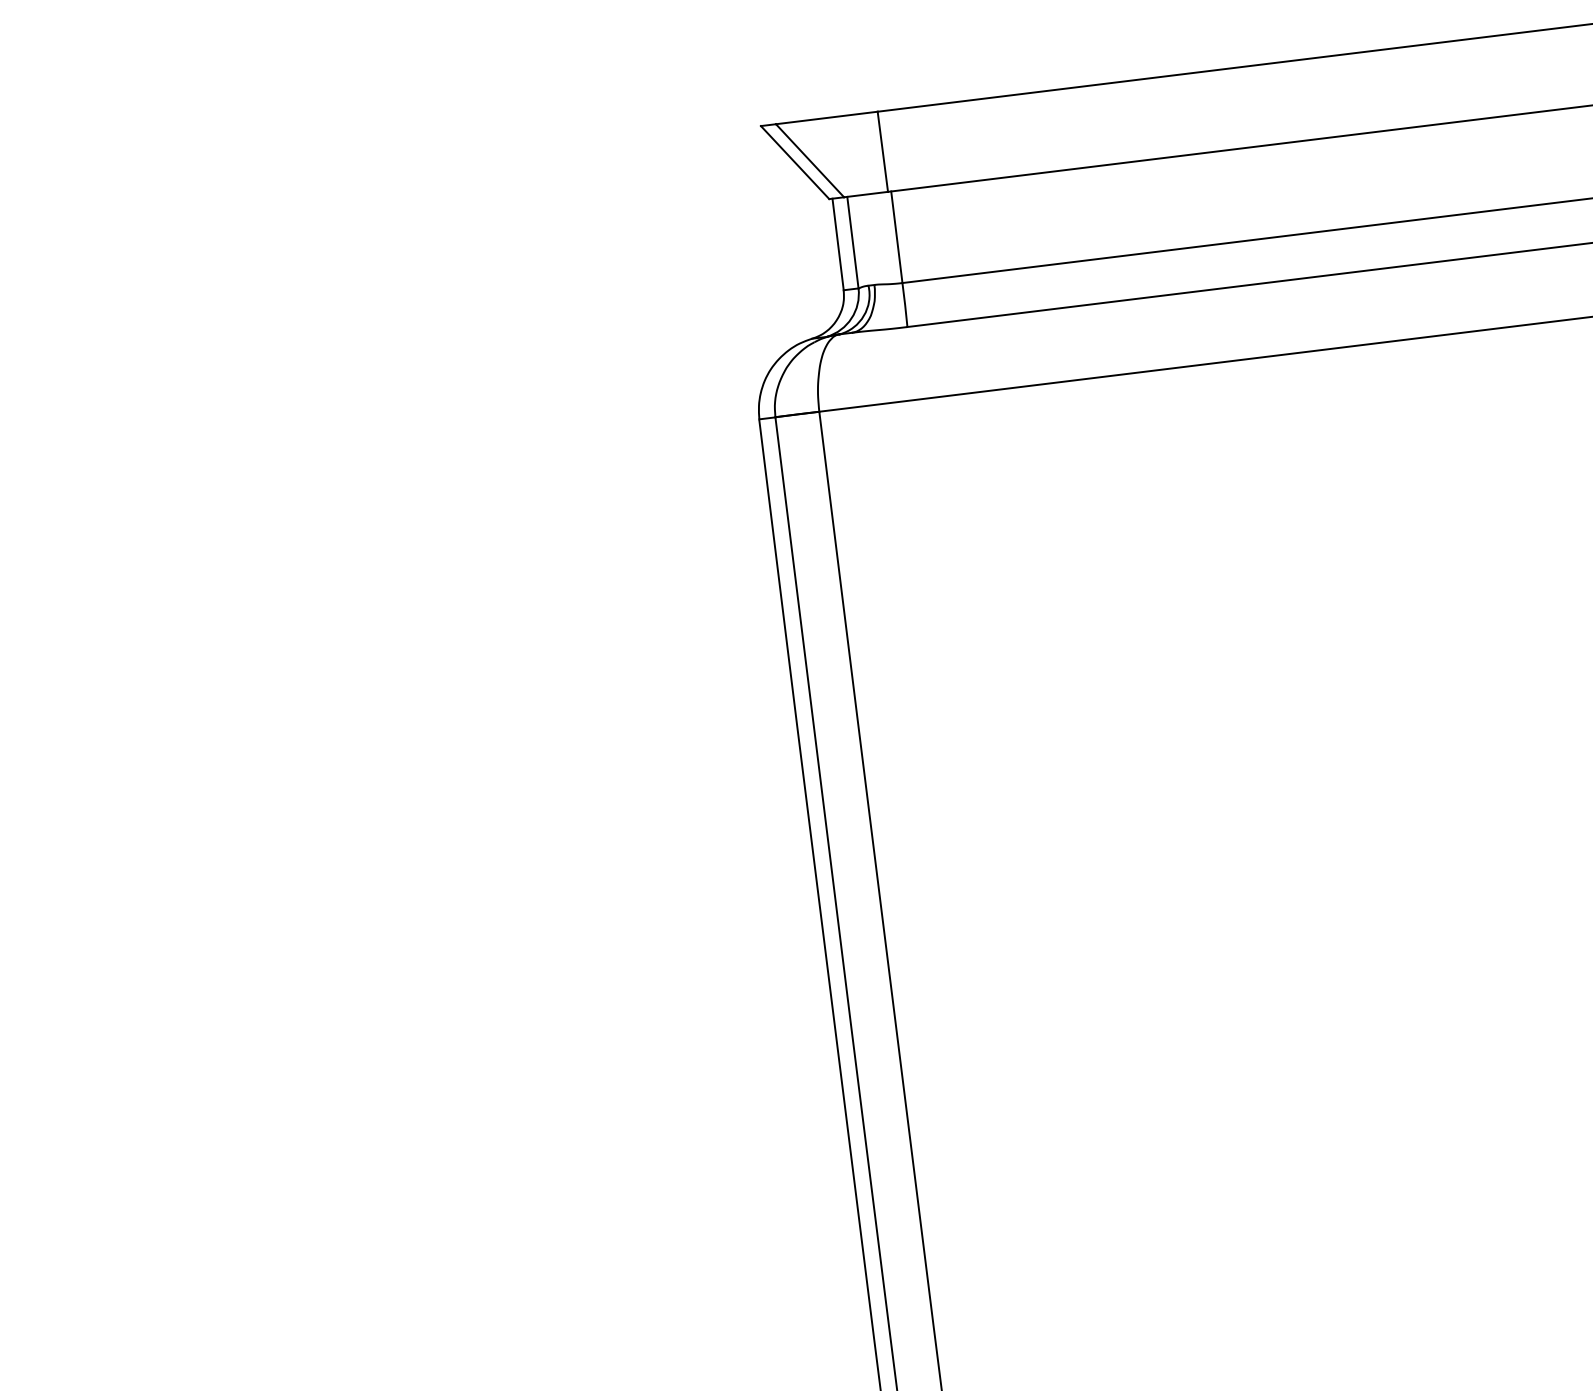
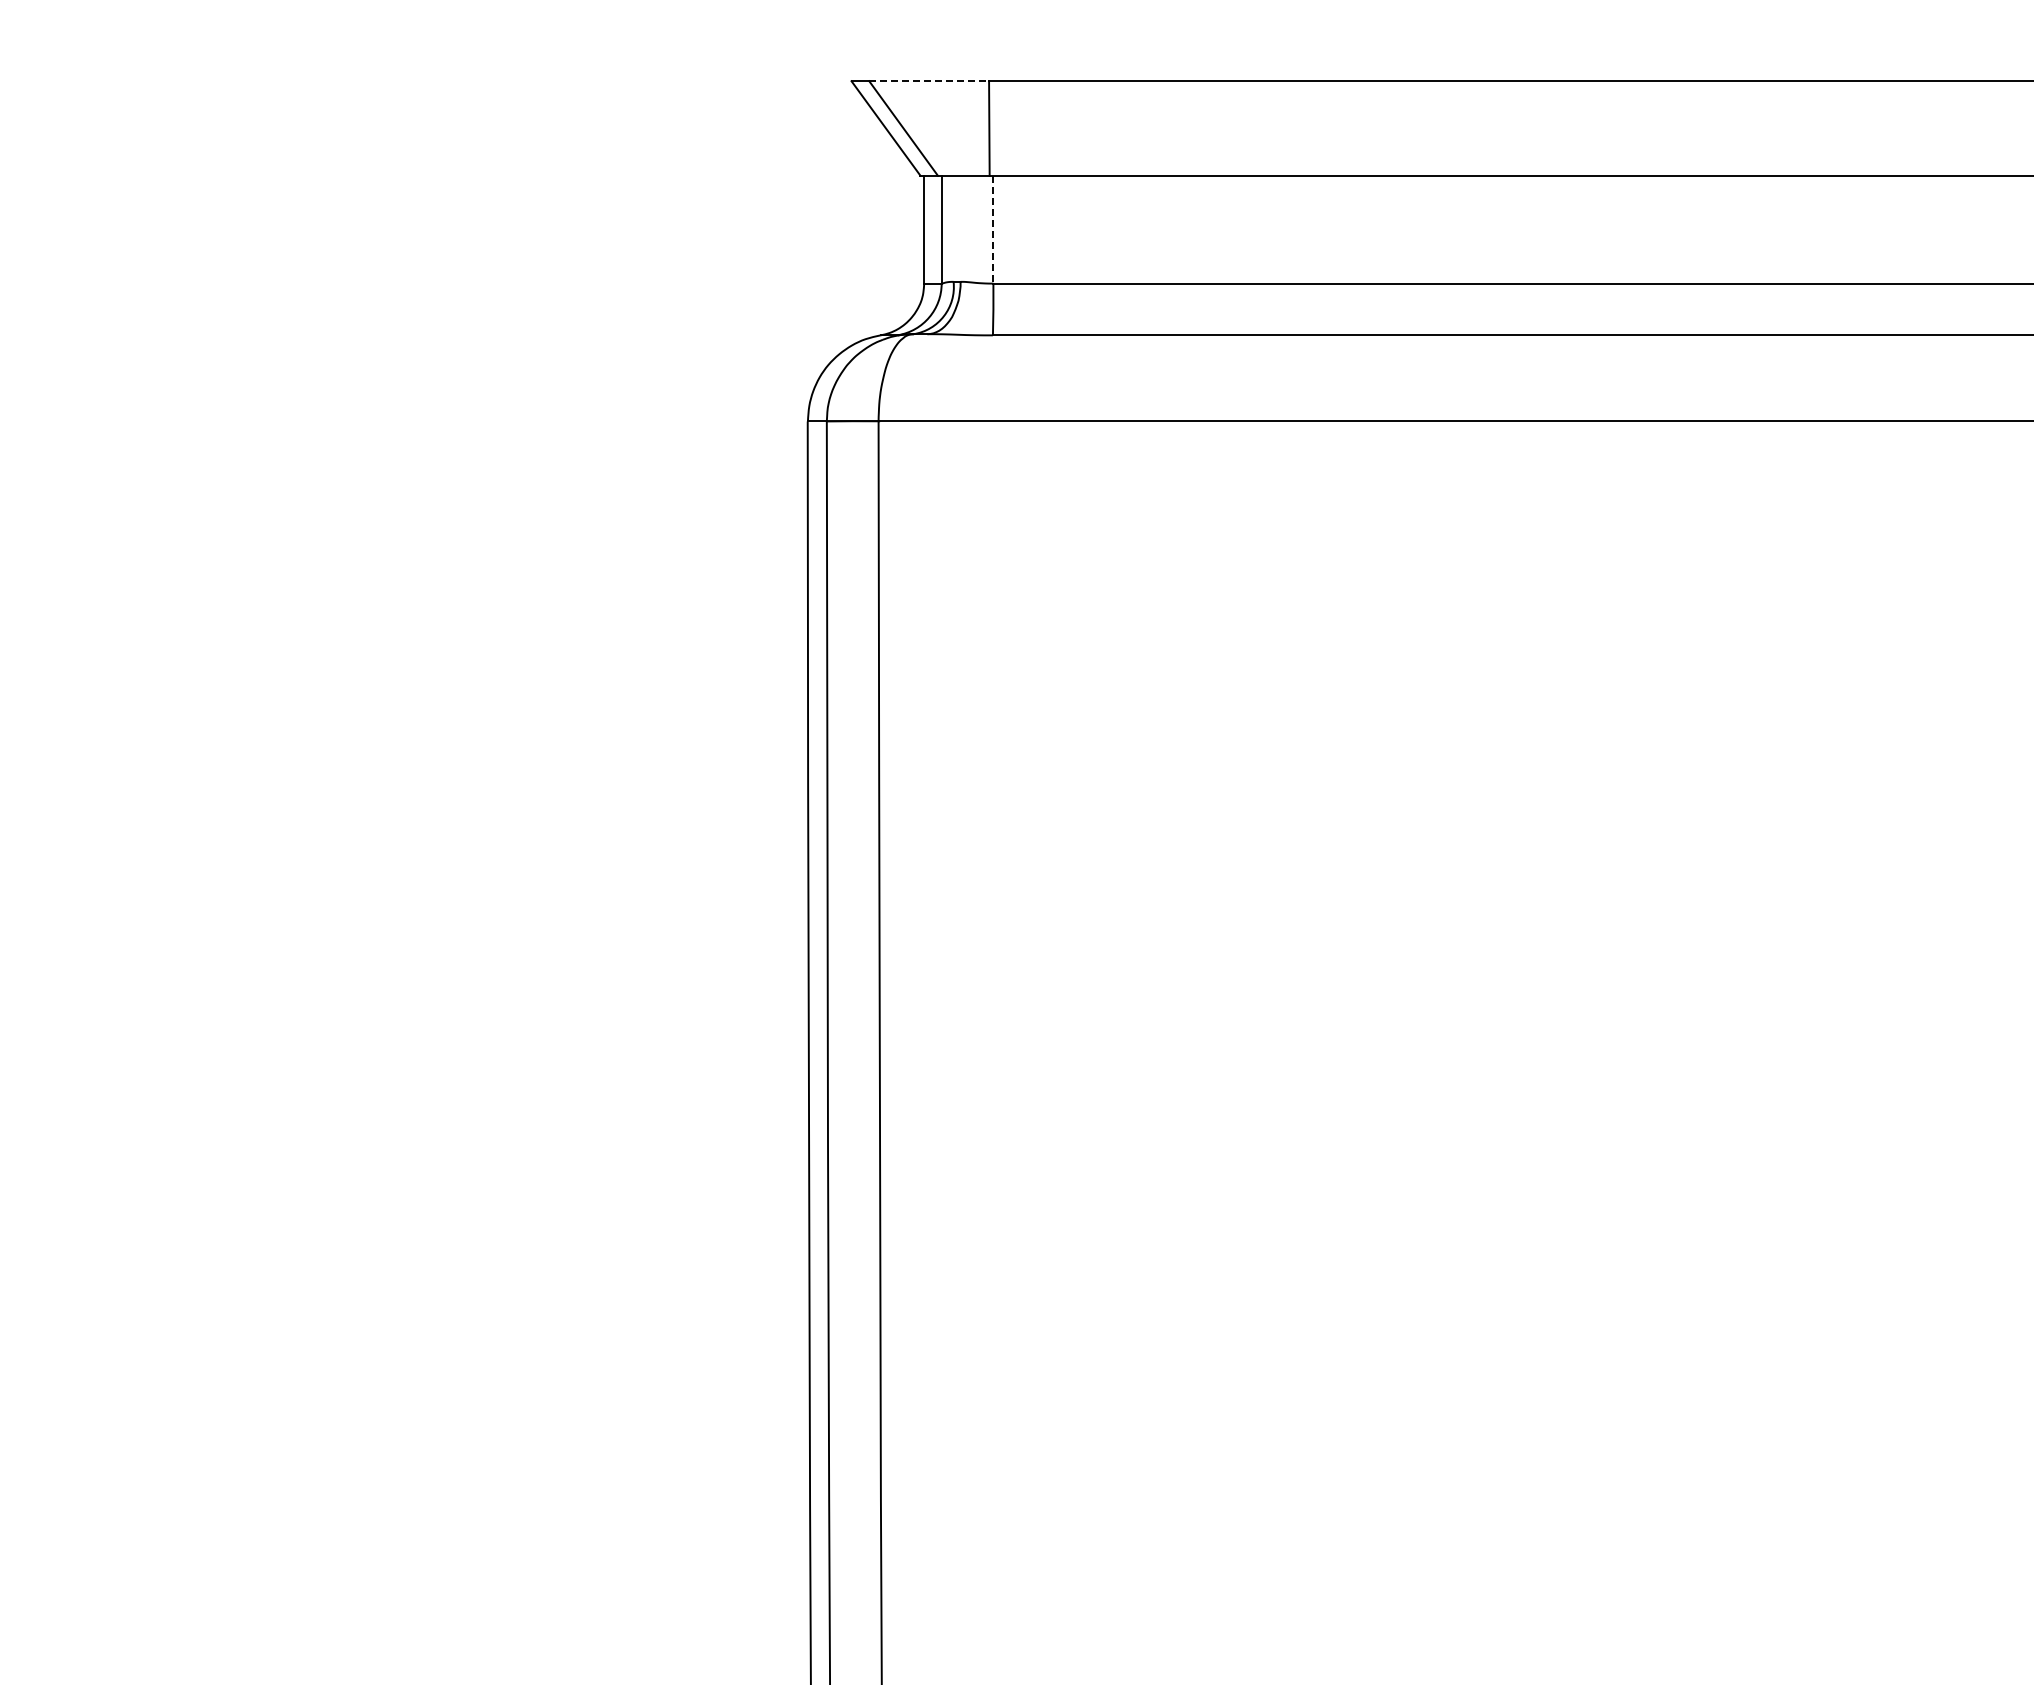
line: (827, 118) -> (929, 81), solid -> dashed
line: (896, 237) -> (993, 229), solid -> dashed

